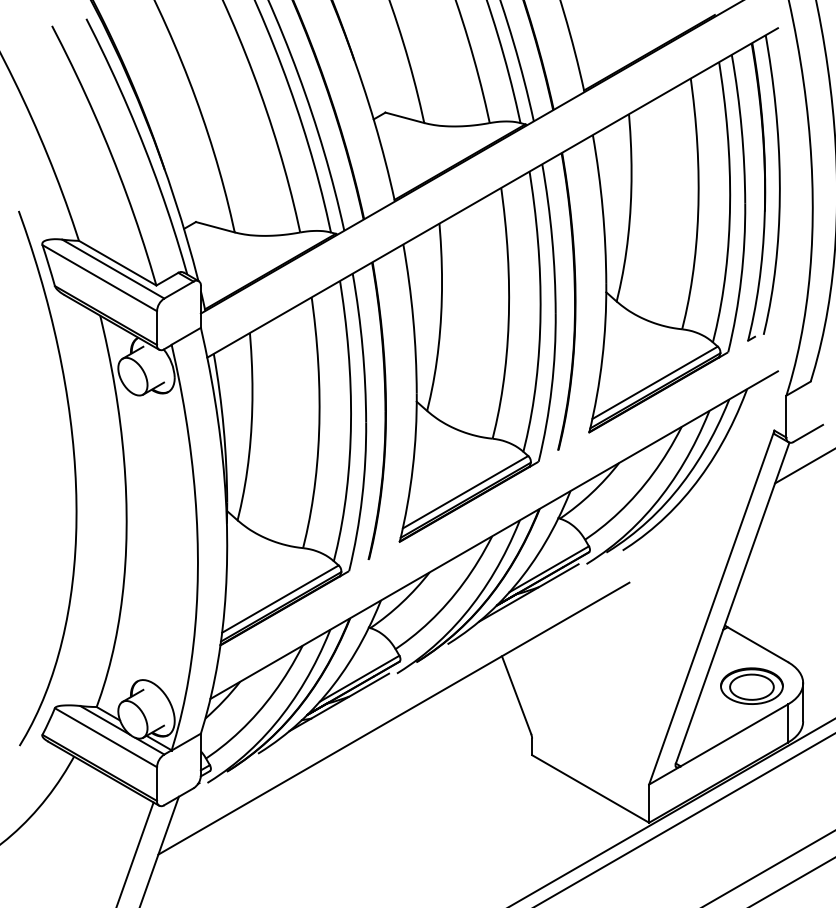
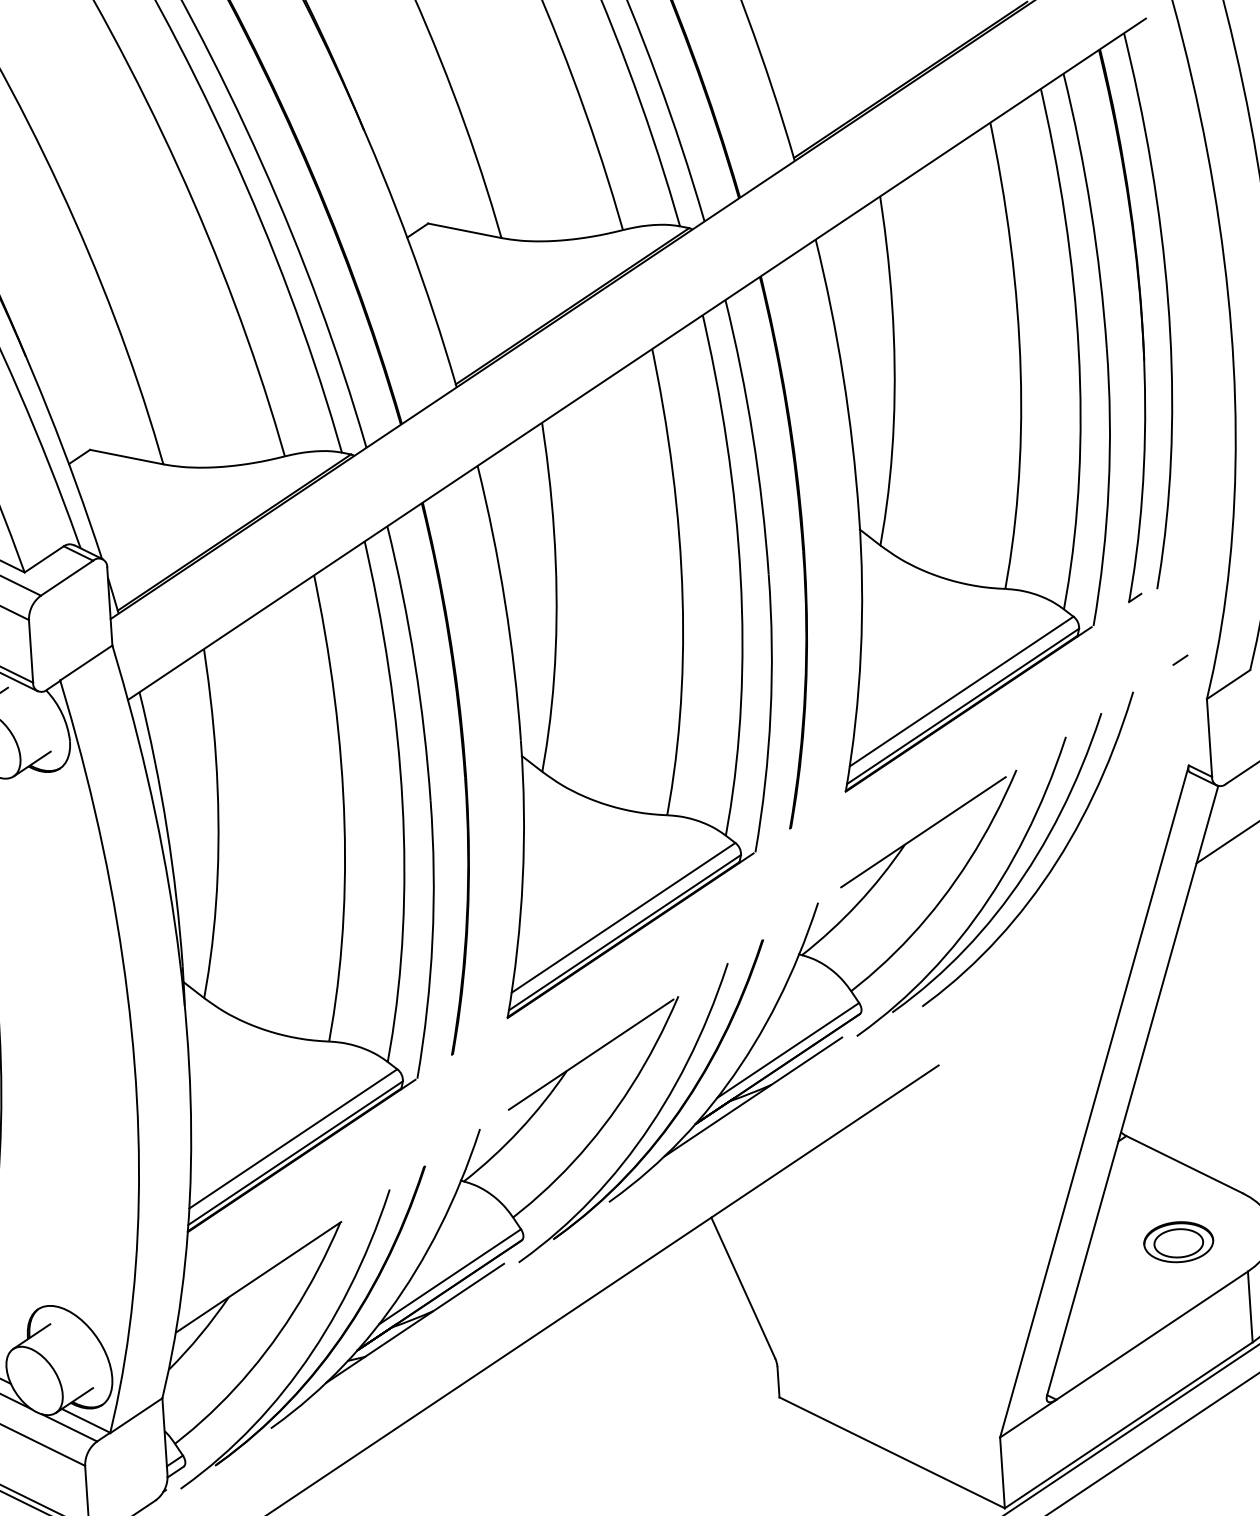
line: (494, 535) -> (682, 994), solid -> dashed
part: (751, 685) -> (1177, 1241), size x0.6

